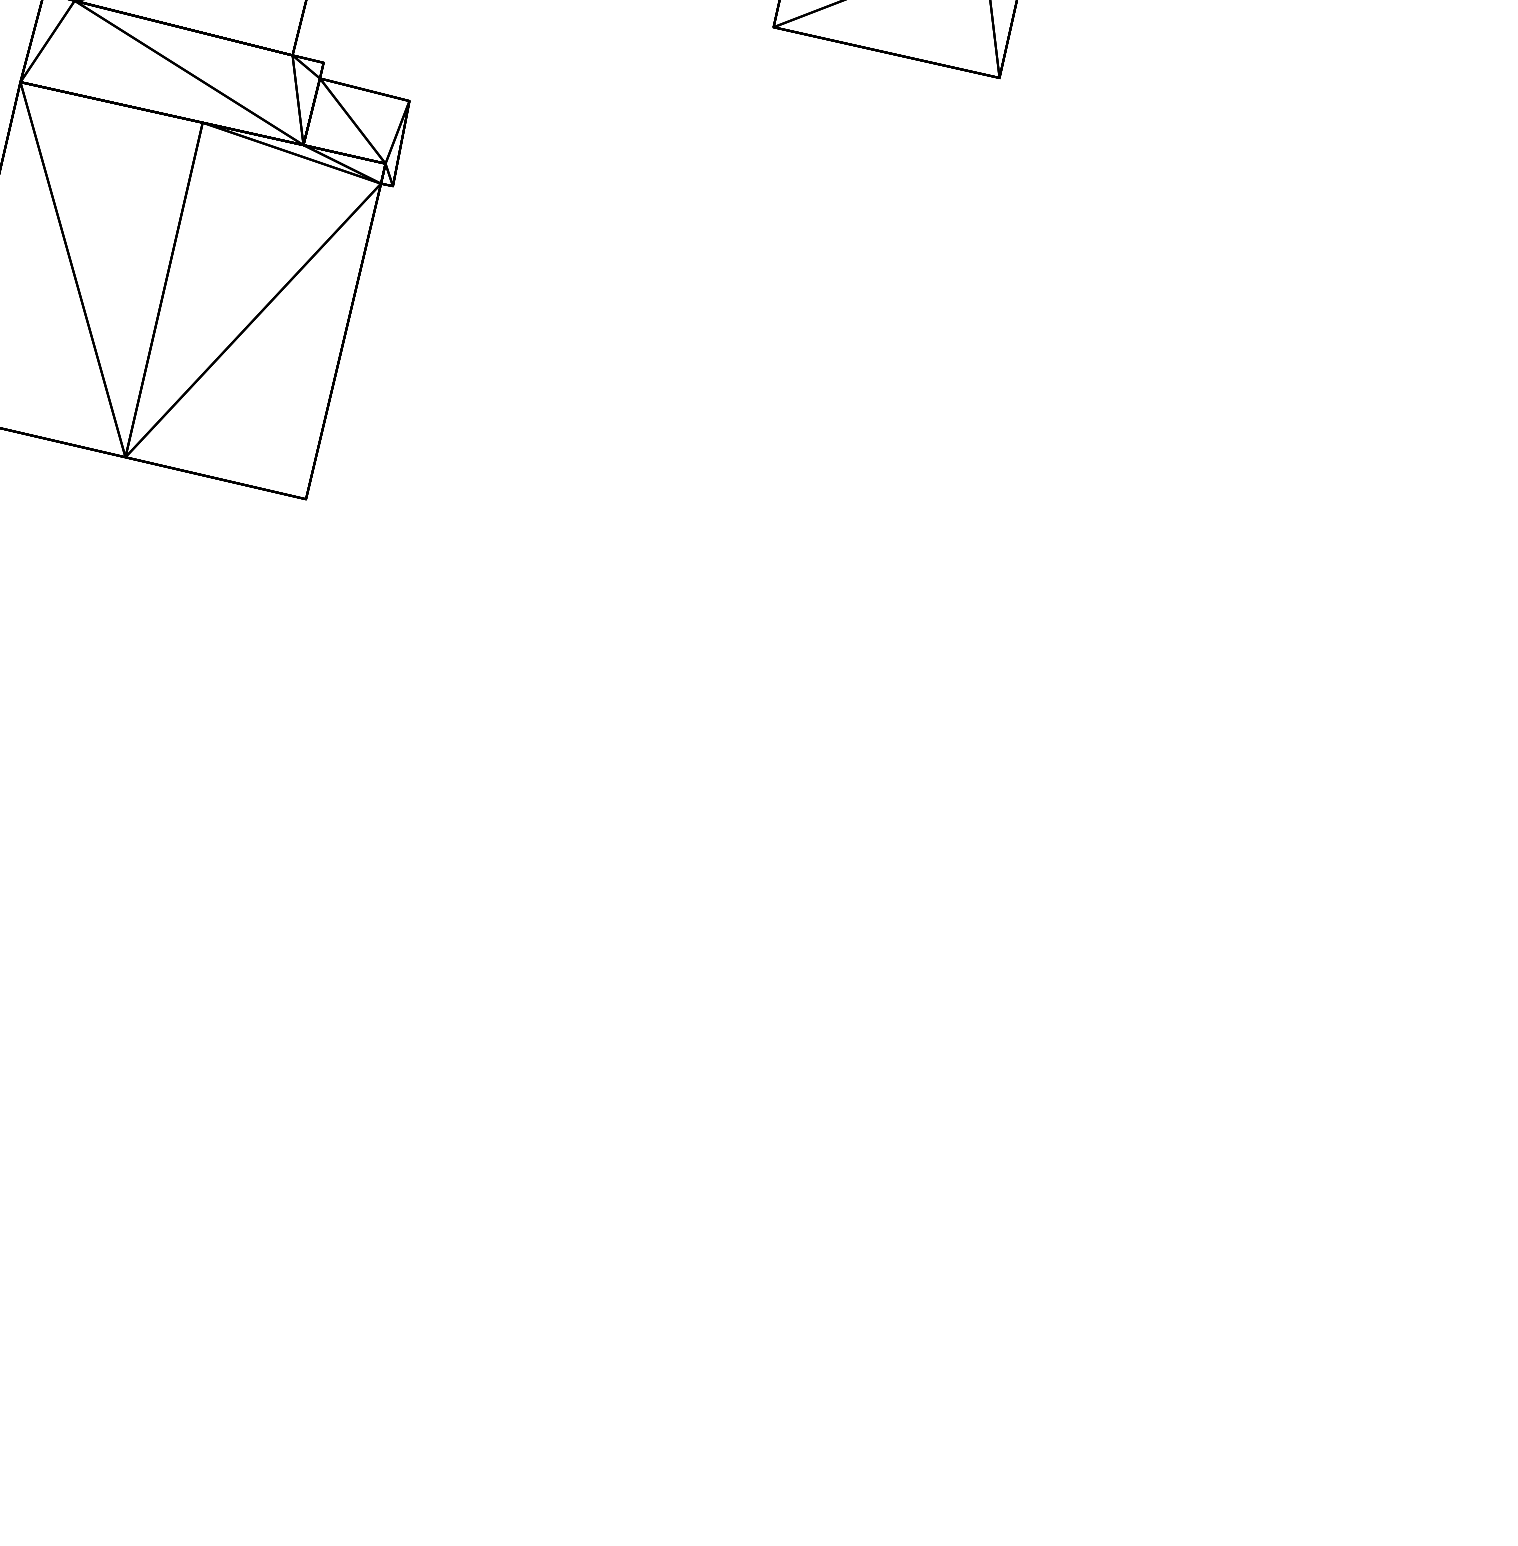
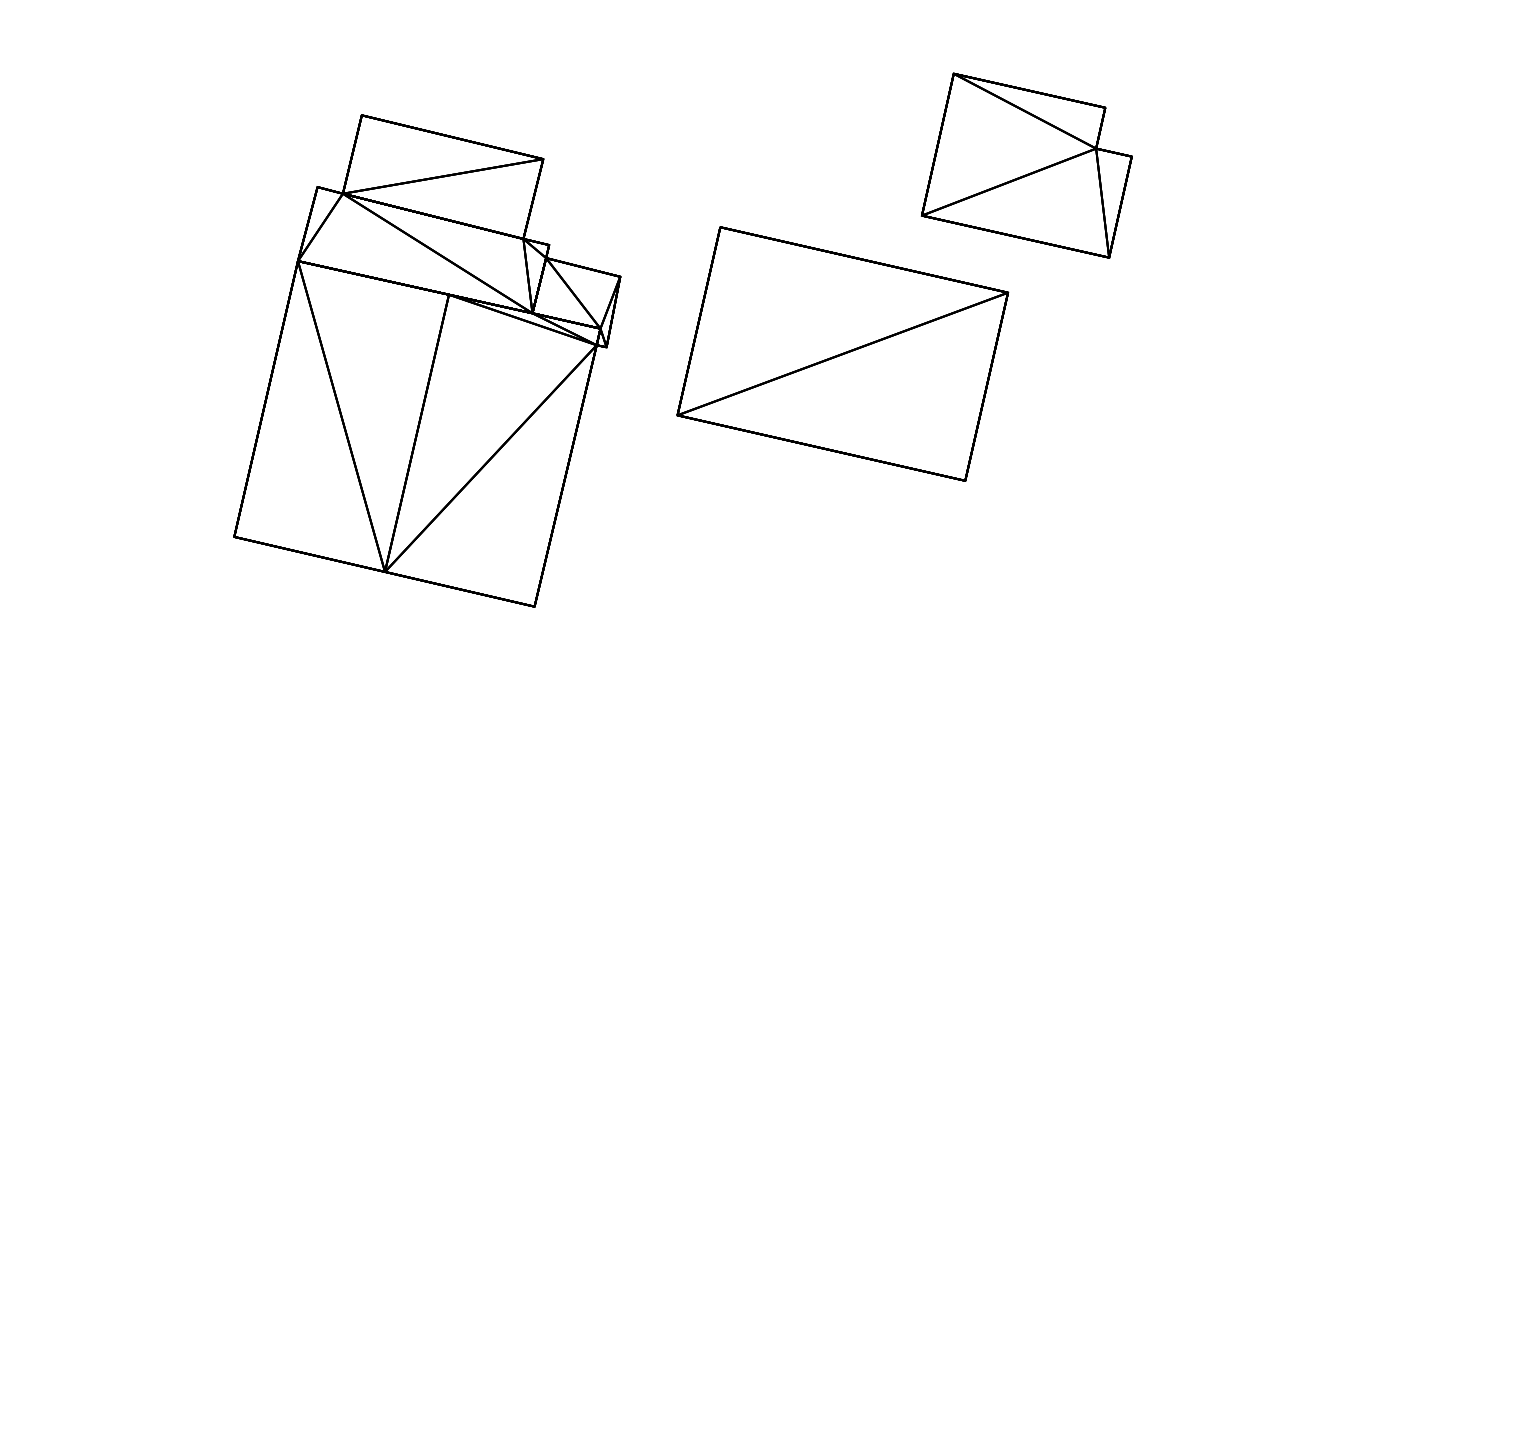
part: (677, 193) -> (842, 353), added

